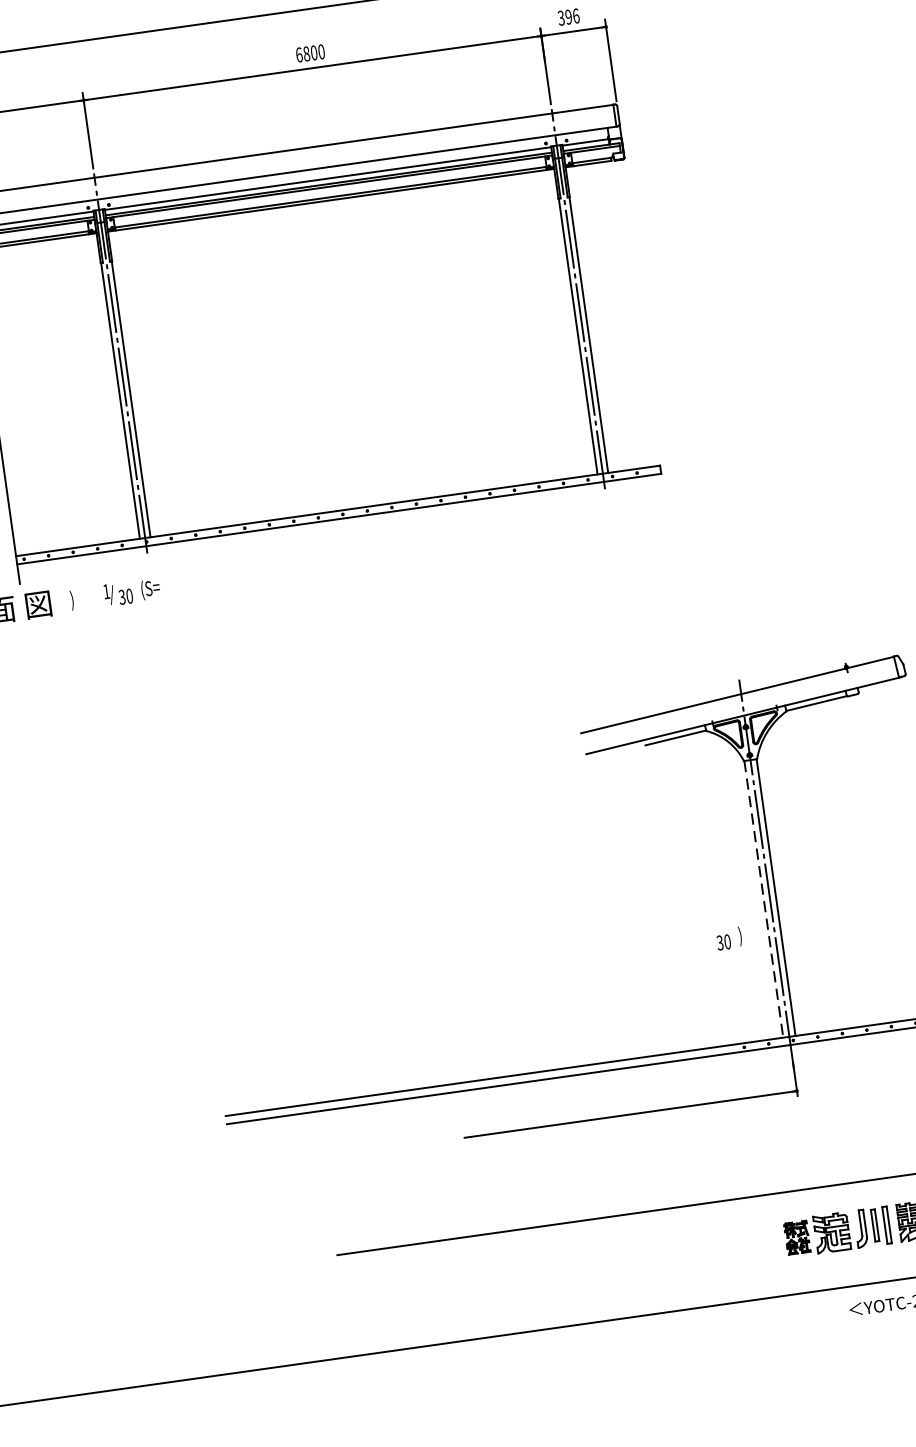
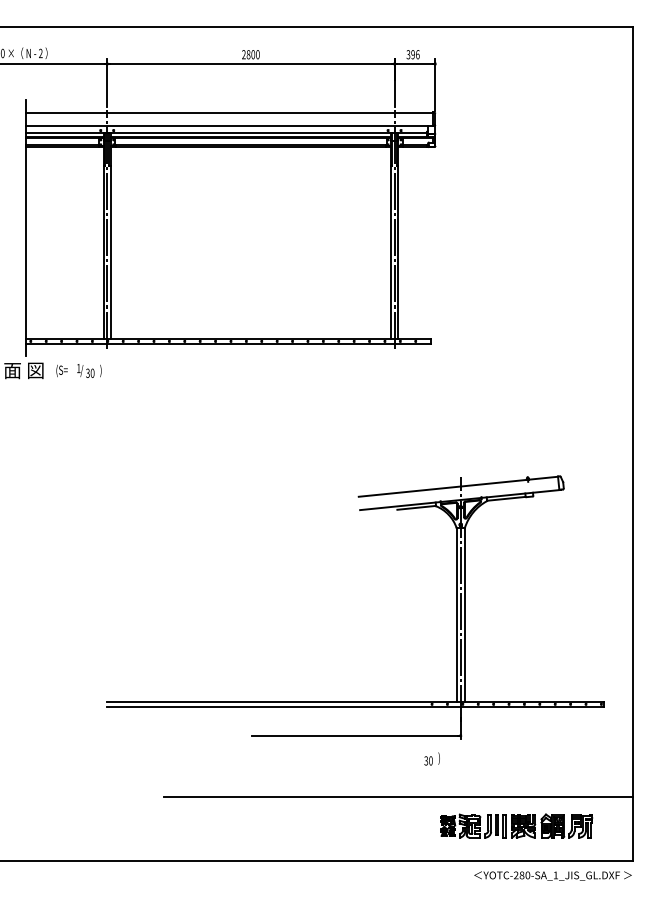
text: (298, 54) -> (243, 54), 6800 -> 2800
text: (149, 588) -> (105, 370), (S= -> )
text: (79, 598) -> (61, 370), ) -> (S=
line: (763, 898) -> (456, 614), dashed -> solid
text: (727, 937) -> (431, 758), moved

